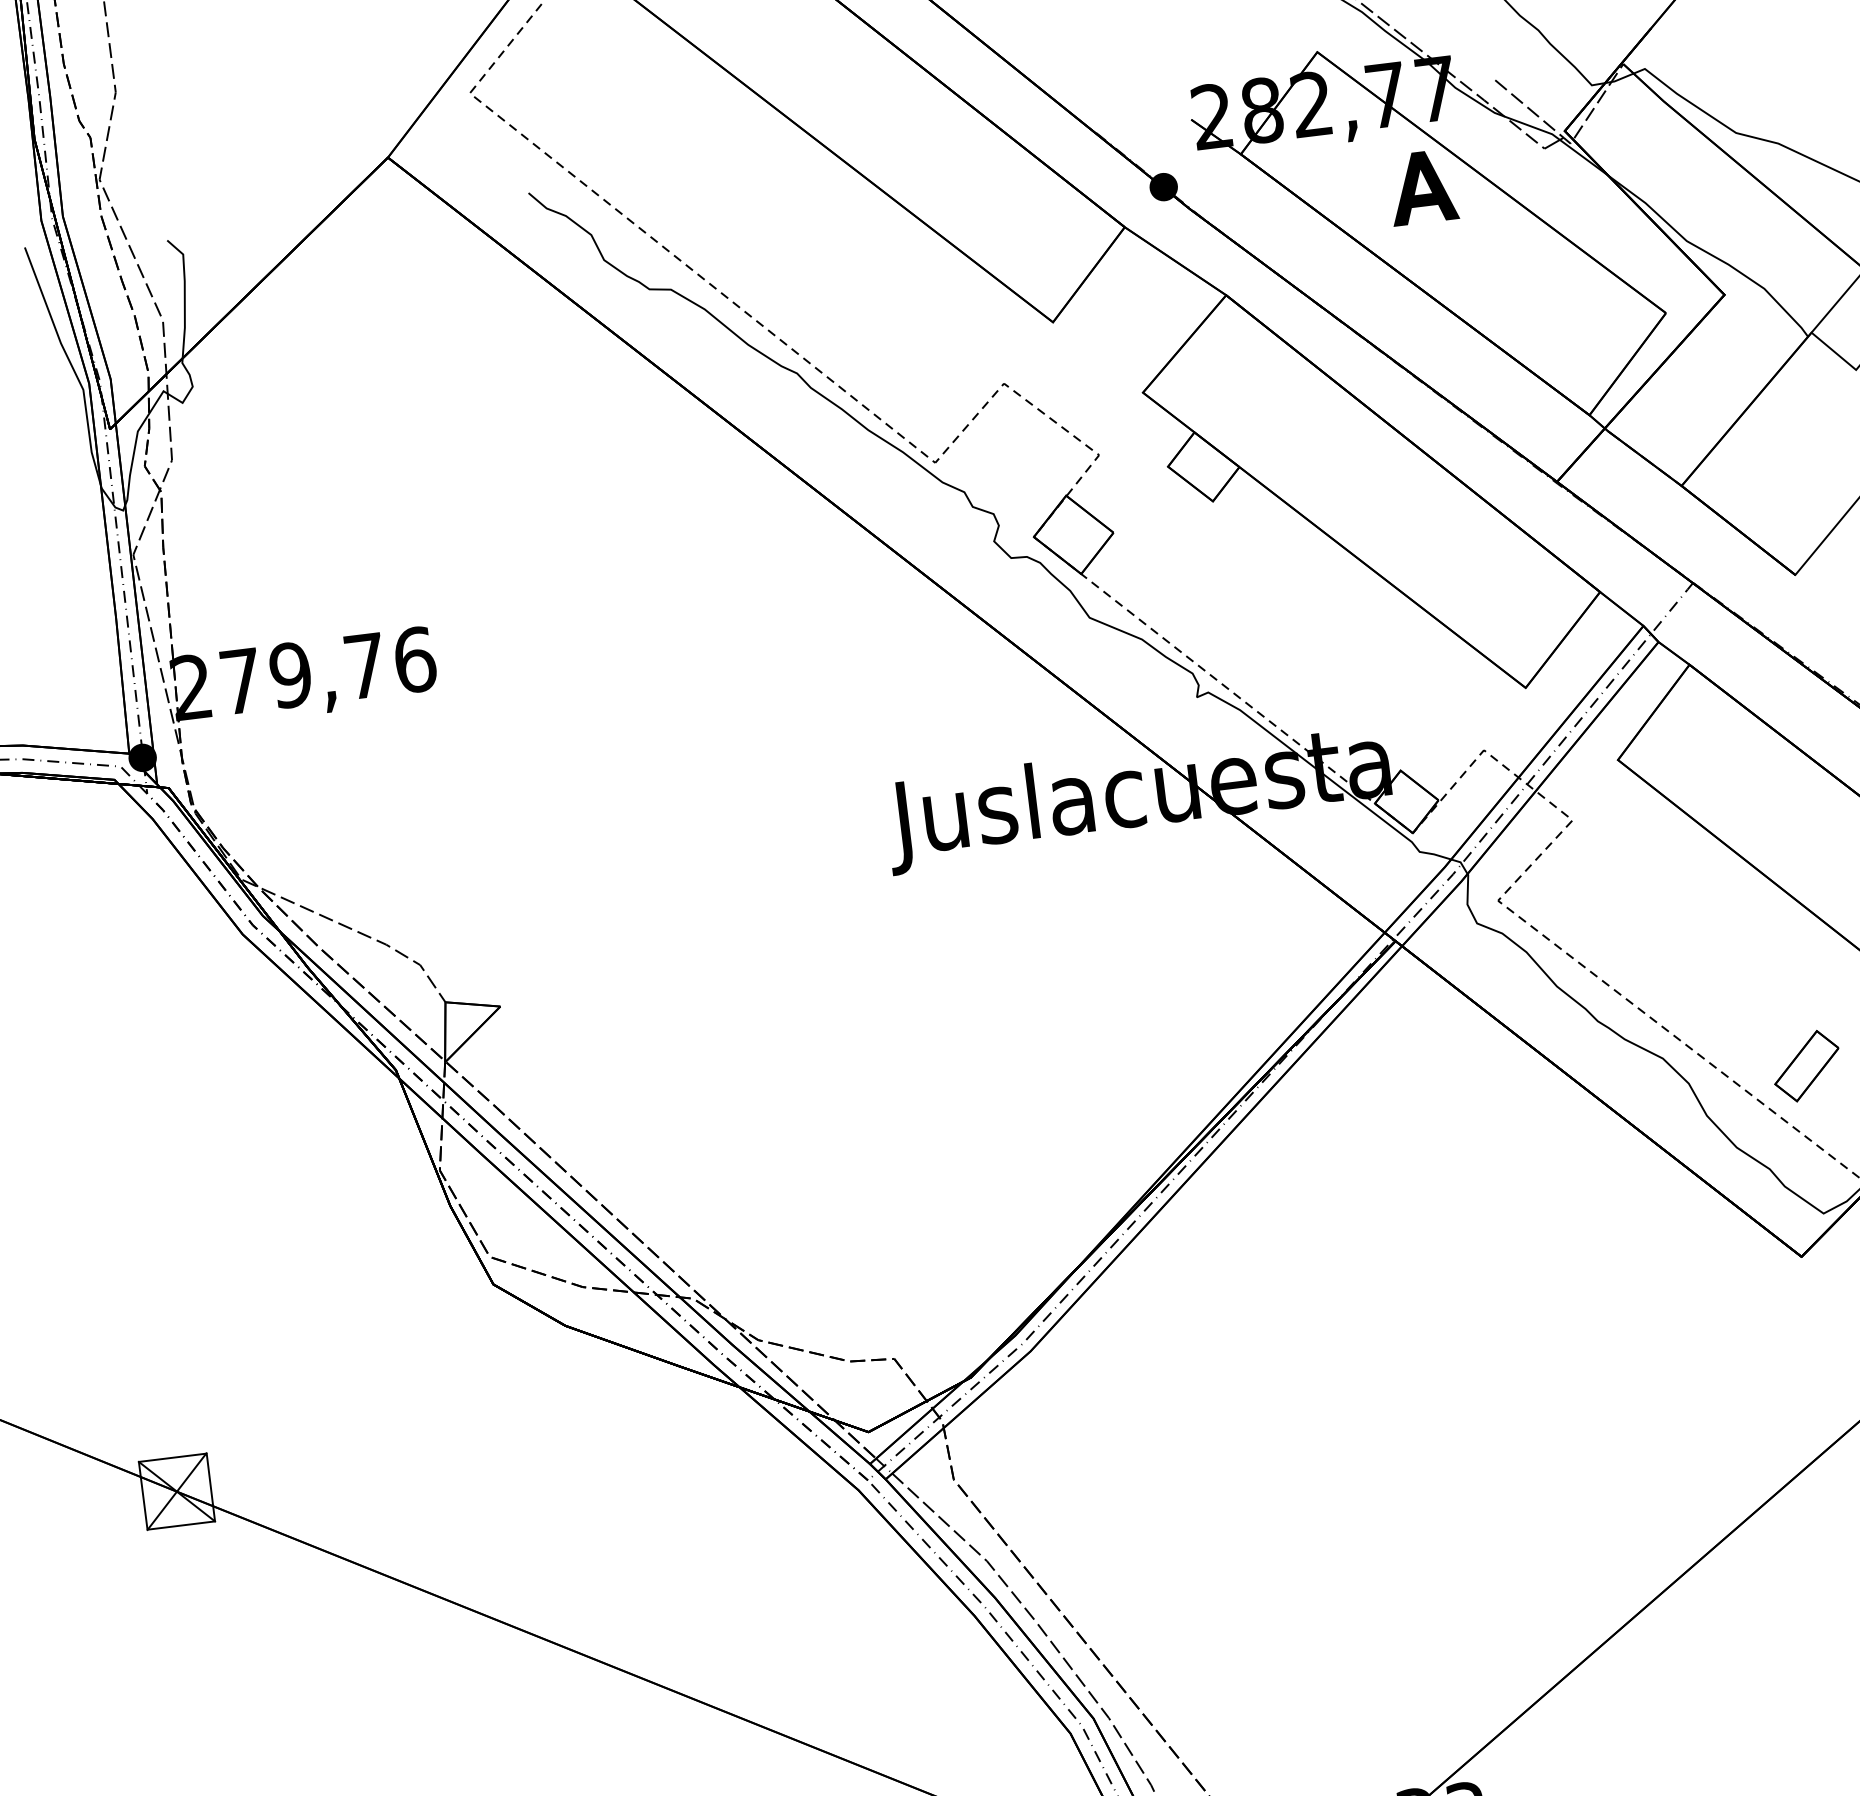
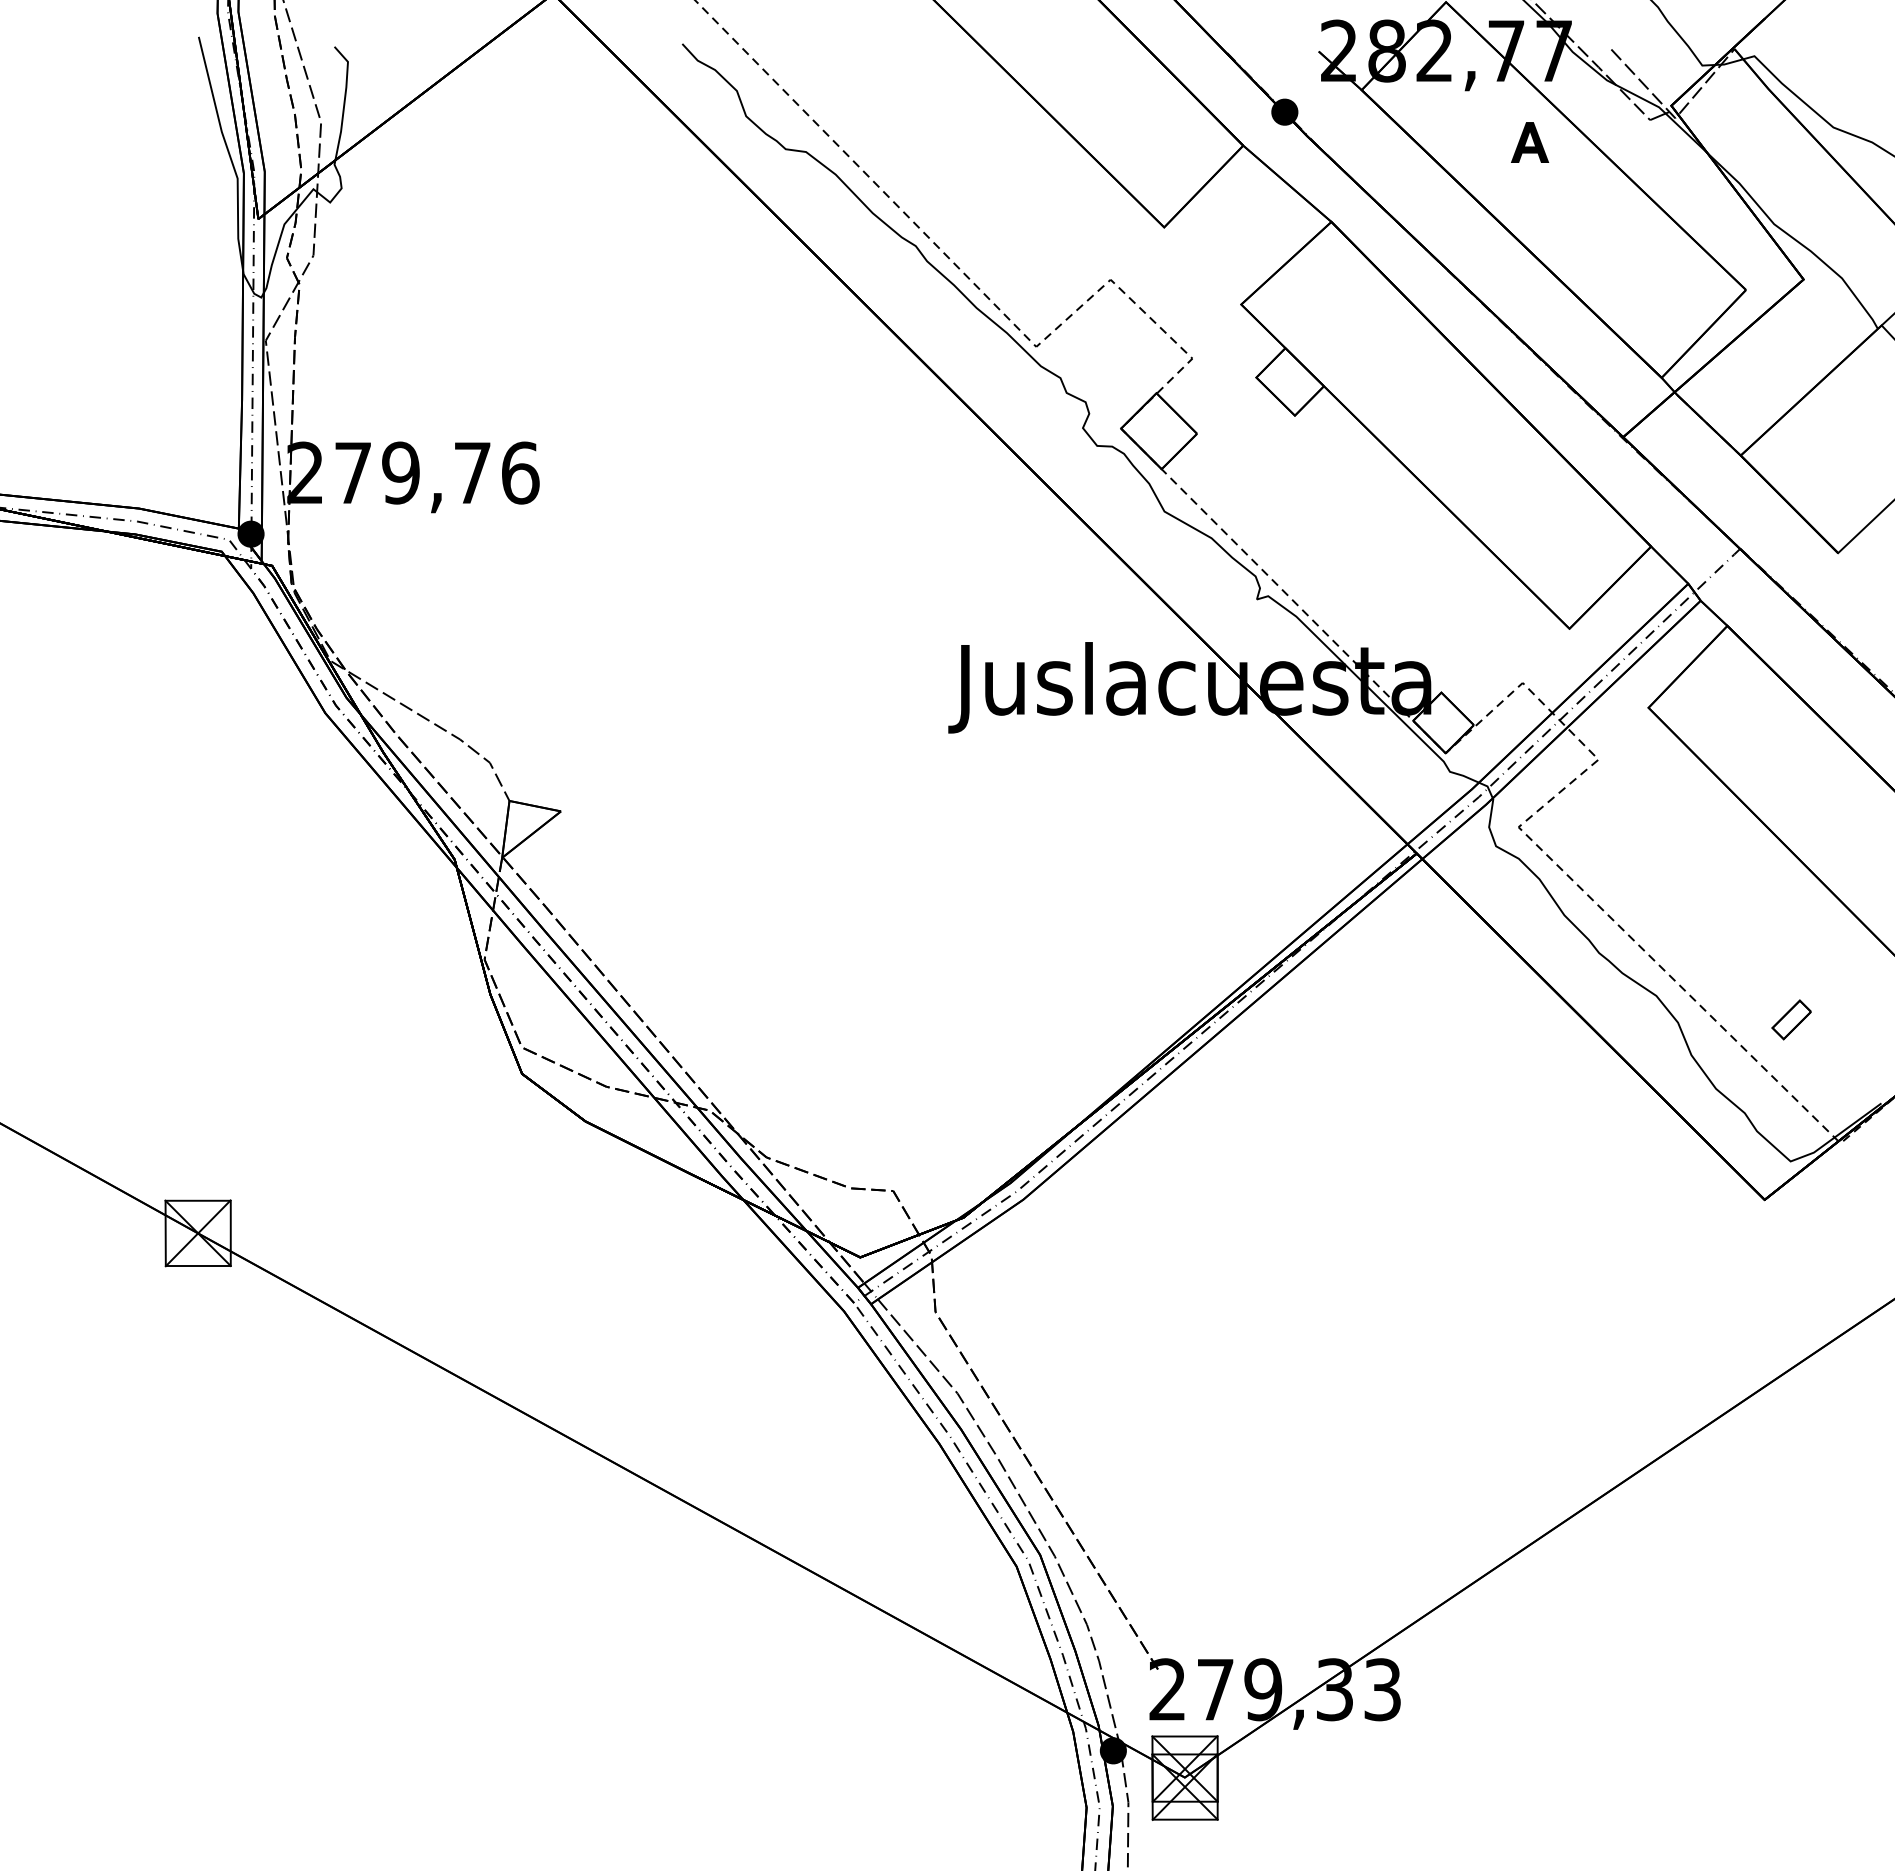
part: (1422, 187) -> (1529, 142), size x0.6
part: (1806, 1065) -> (1791, 1019), size x0.6

